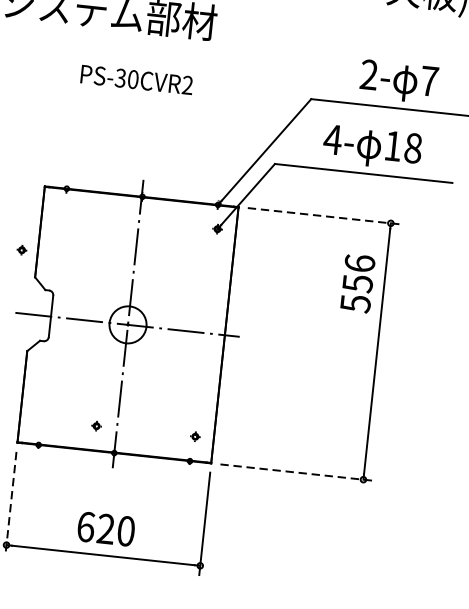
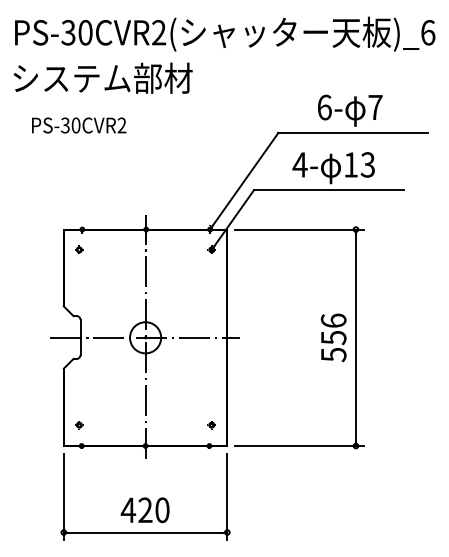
text: (369, 74) -> (324, 107), 2- -> 6-
text: (137, 79) -> (79, 125), moved
text: (412, 147) -> (367, 164), 18 -> 13
line: (324, 216) -> (299, 229), dashed -> solid
part: (22, 249) -> (79, 249), moved
text: (357, 283) -> (333, 337), moved
part: (96, 426) -> (79, 425), moved
line: (296, 473) -> (299, 446), dashed -> solid
line: (10, 503) -> (63, 497), dashed -> solid
text: (85, 527) -> (128, 510), 620 -> 420

